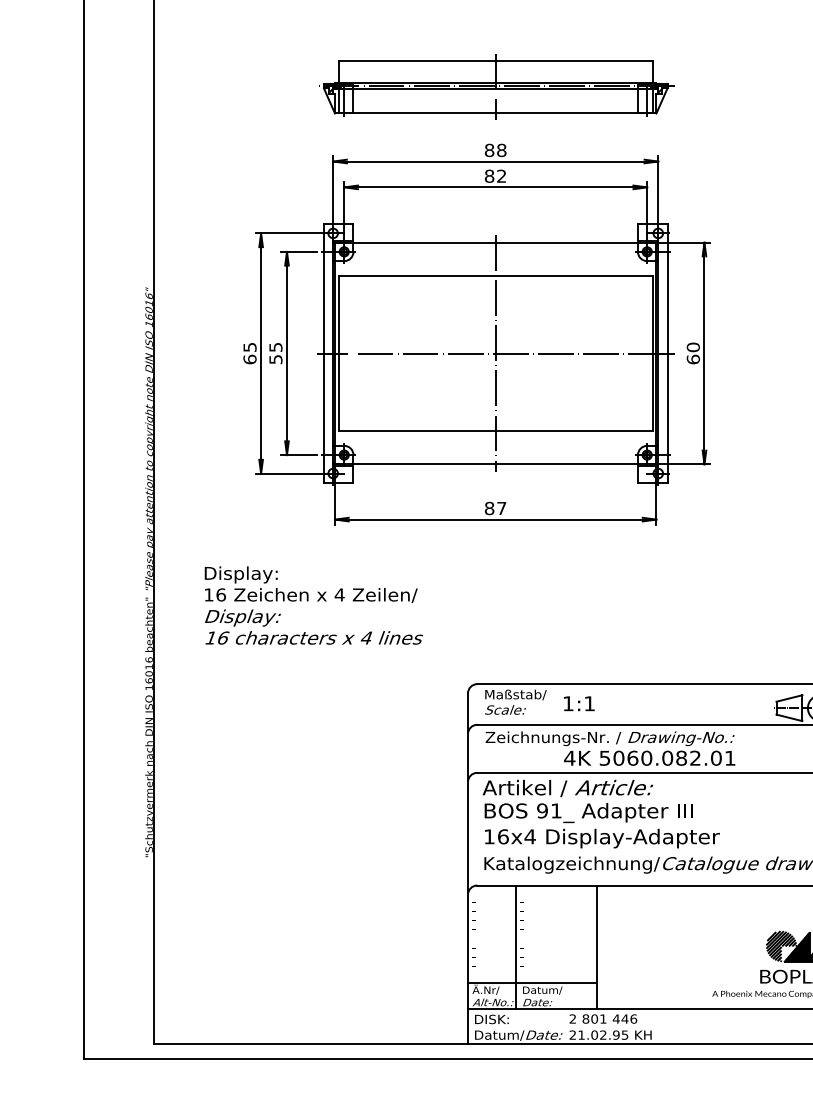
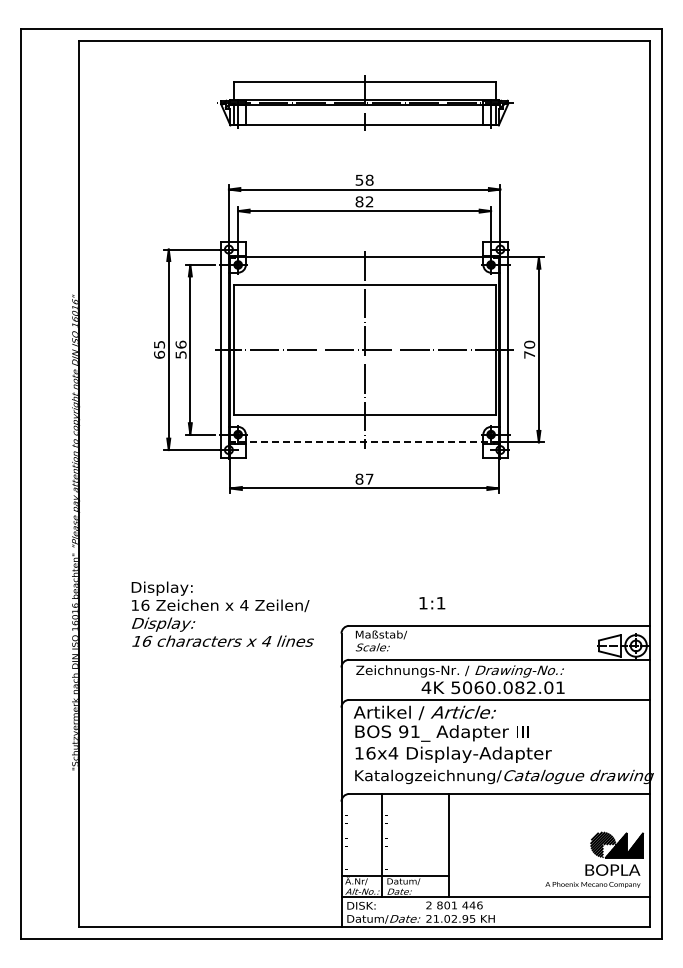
part: (496, 86) -> (365, 102), moved
text: (489, 149) -> (359, 179), 88 -> 58
text: (275, 347) -> (180, 344), 55 -> 56
text: (693, 359) -> (529, 354), 60 -> 70
line: (495, 464) -> (364, 442), solid -> dashed
text: (313, 604) -> (222, 613), moved
text: (579, 704) -> (432, 603), moved

